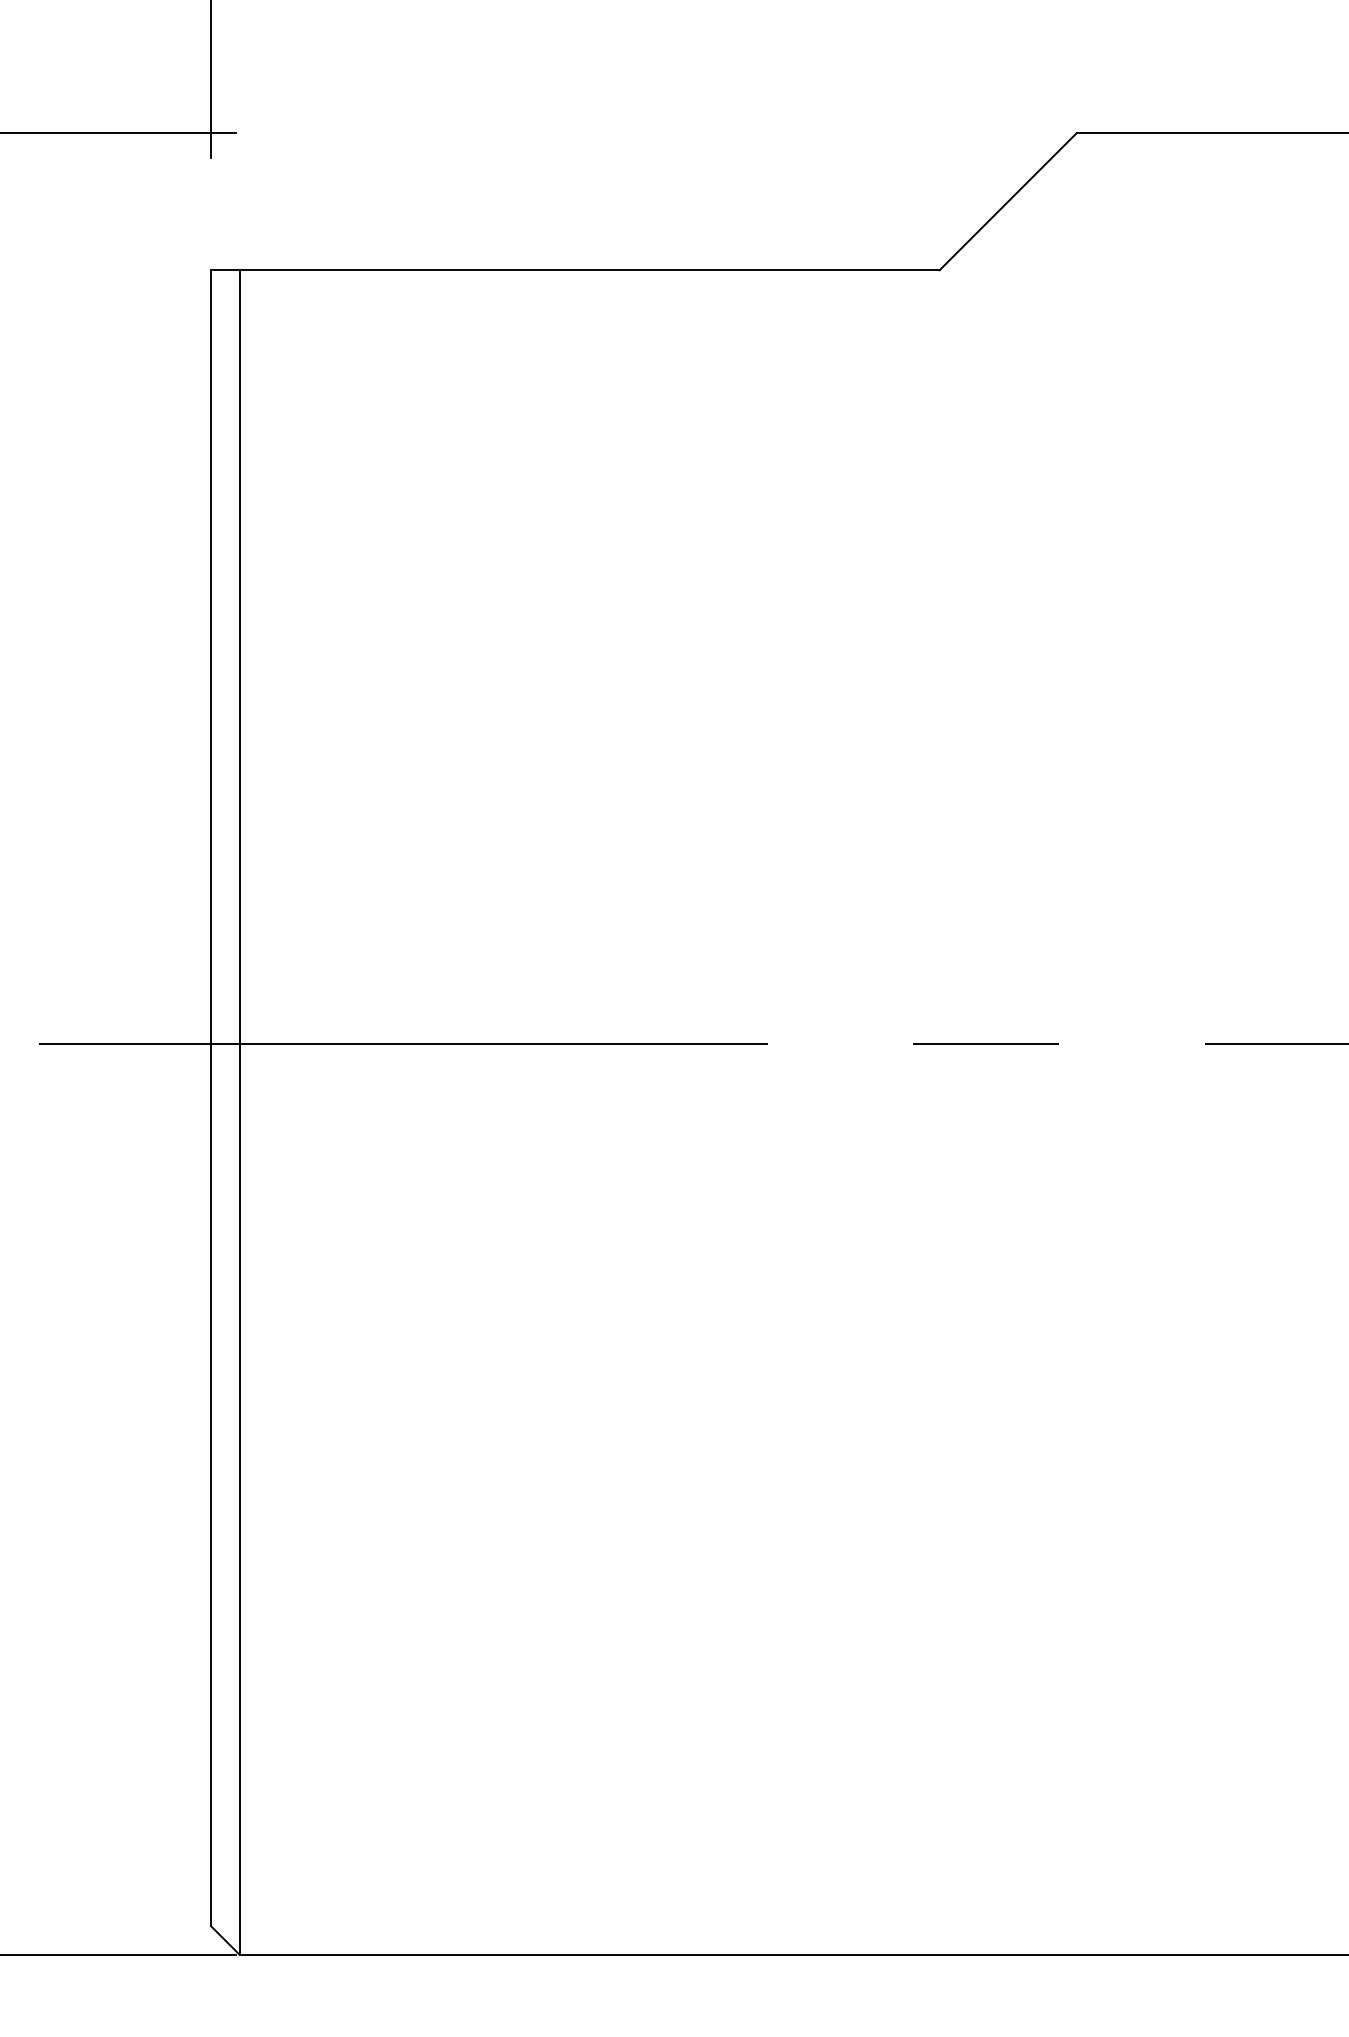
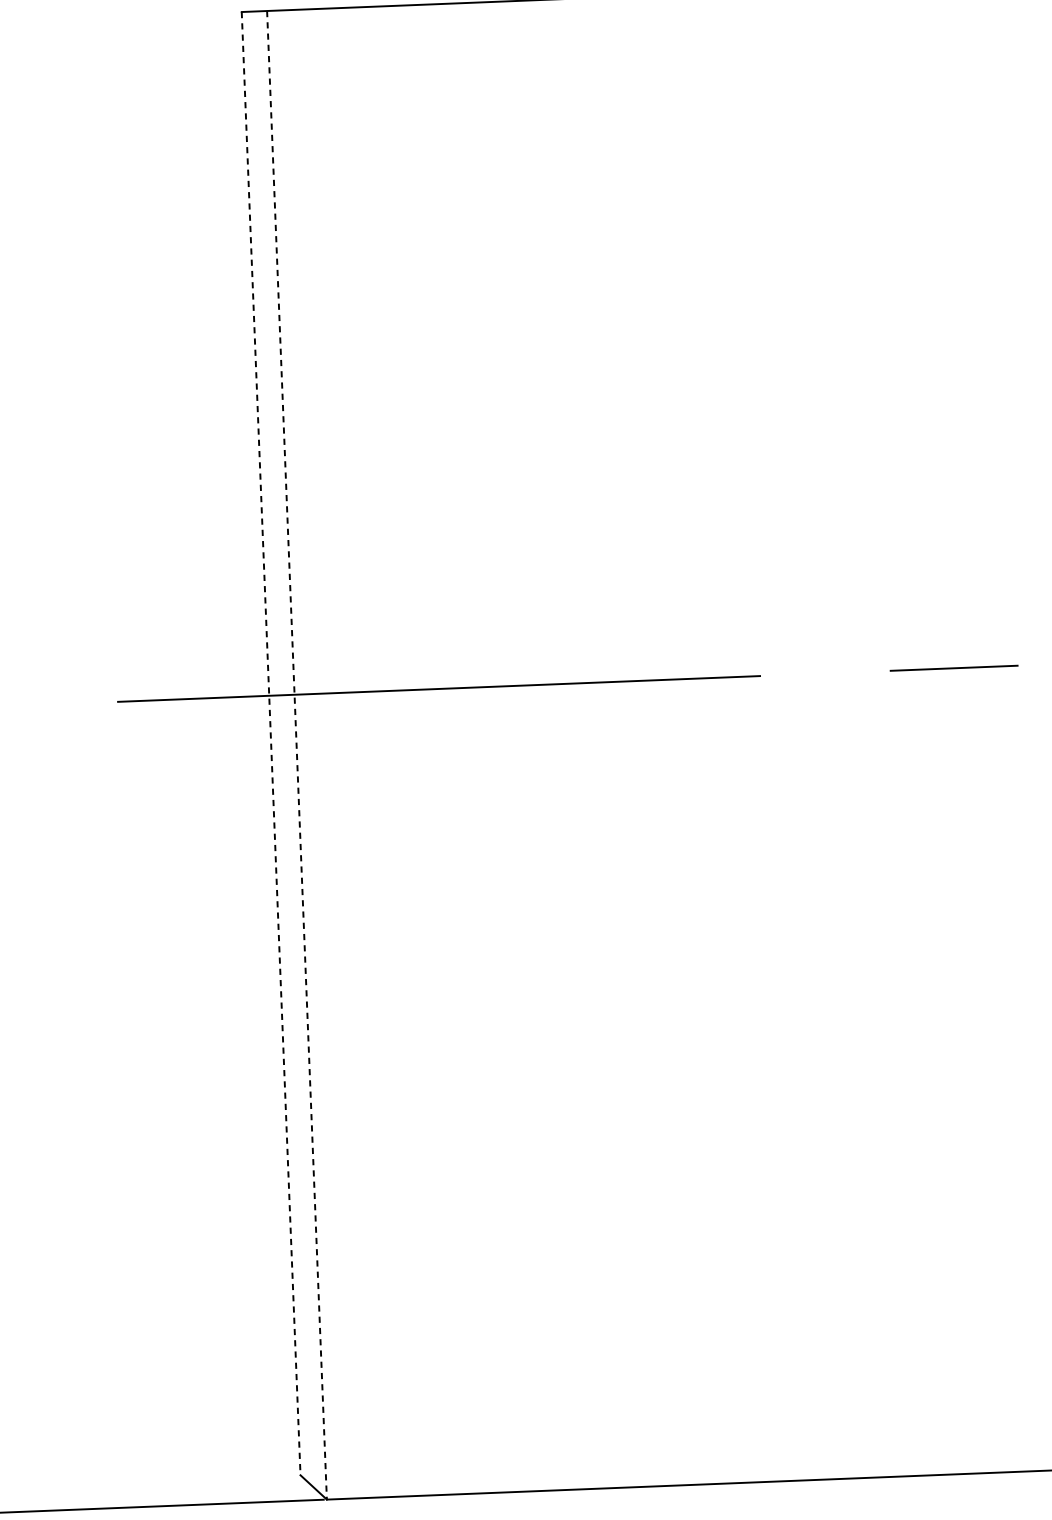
line: (211, 1098) -> (271, 743), solid -> dashed
line: (239, 1113) -> (296, 756), solid -> dashed

